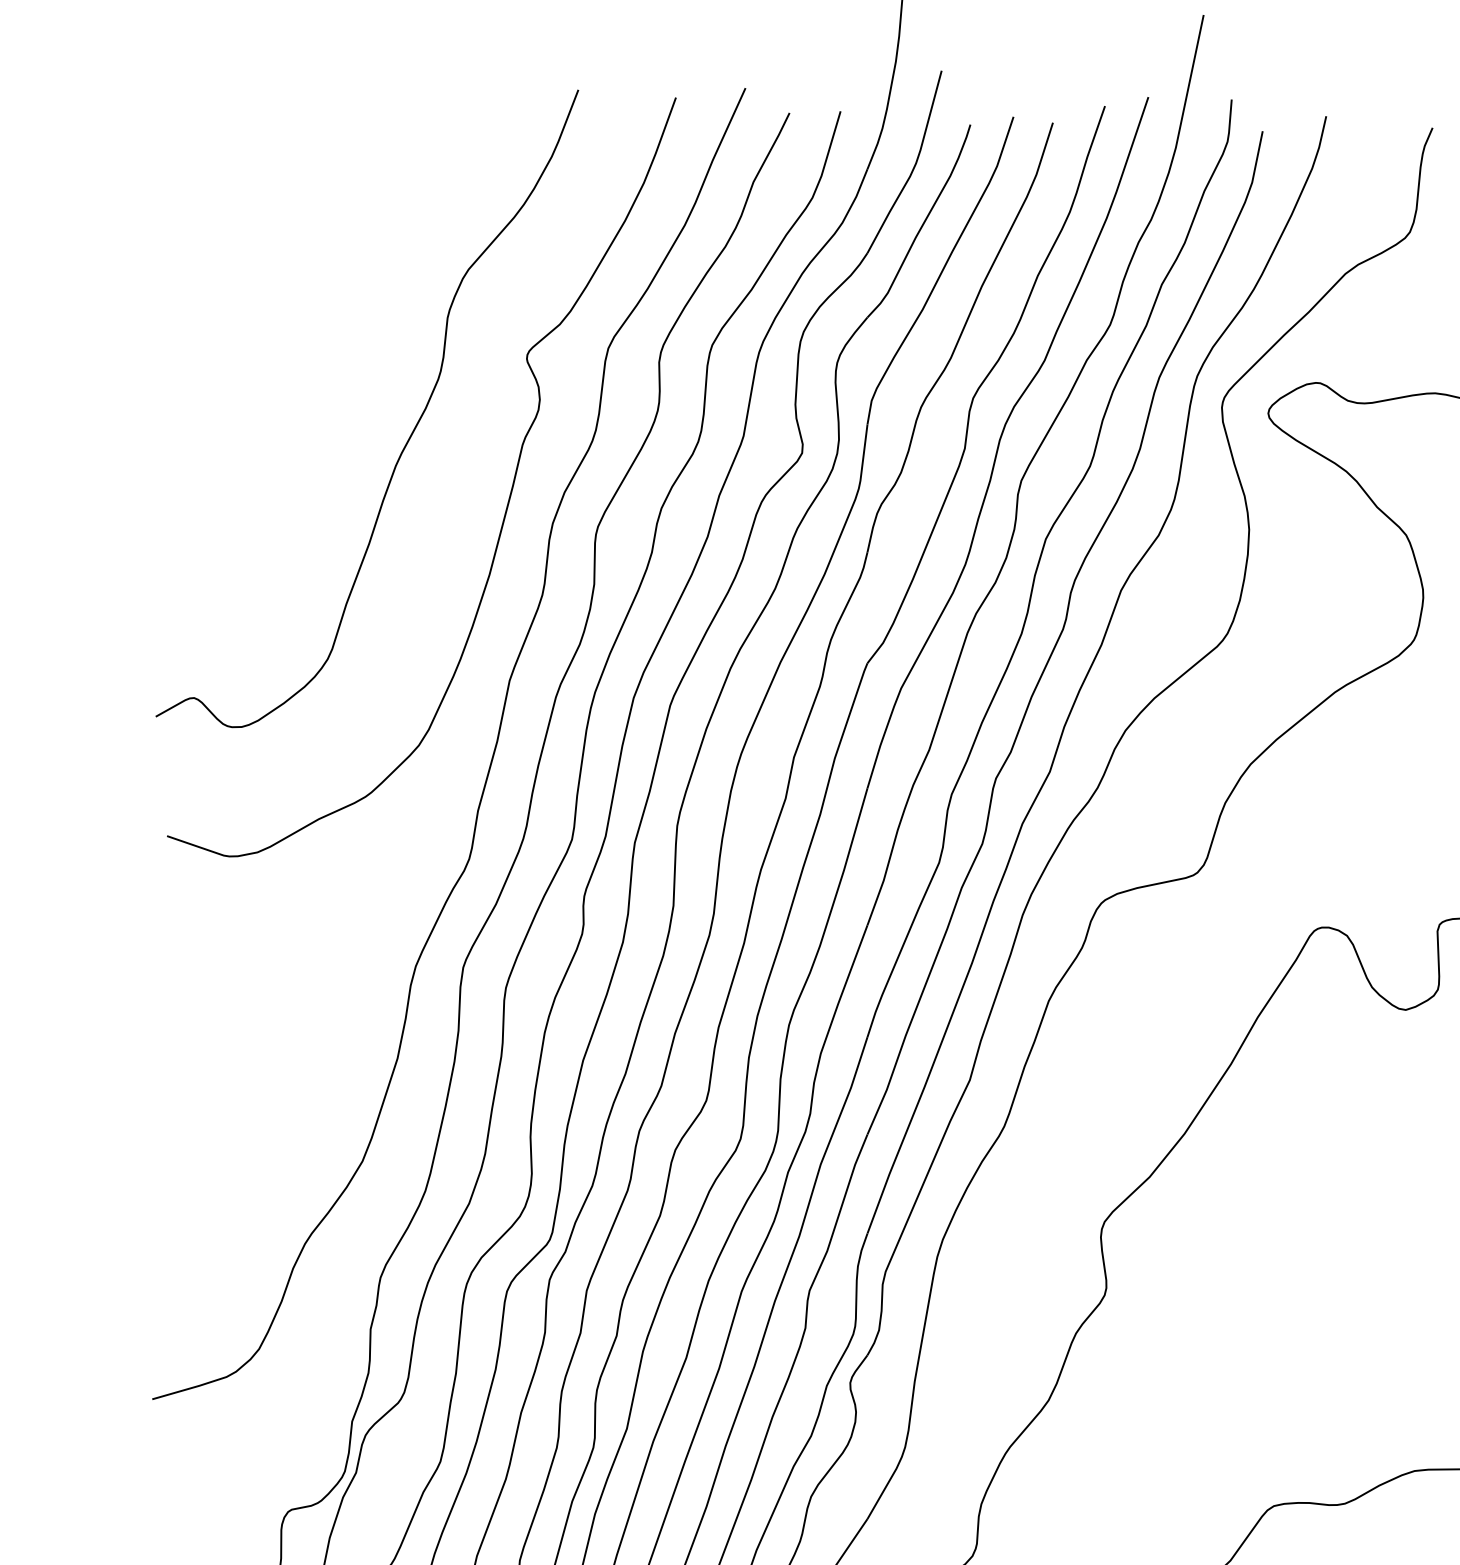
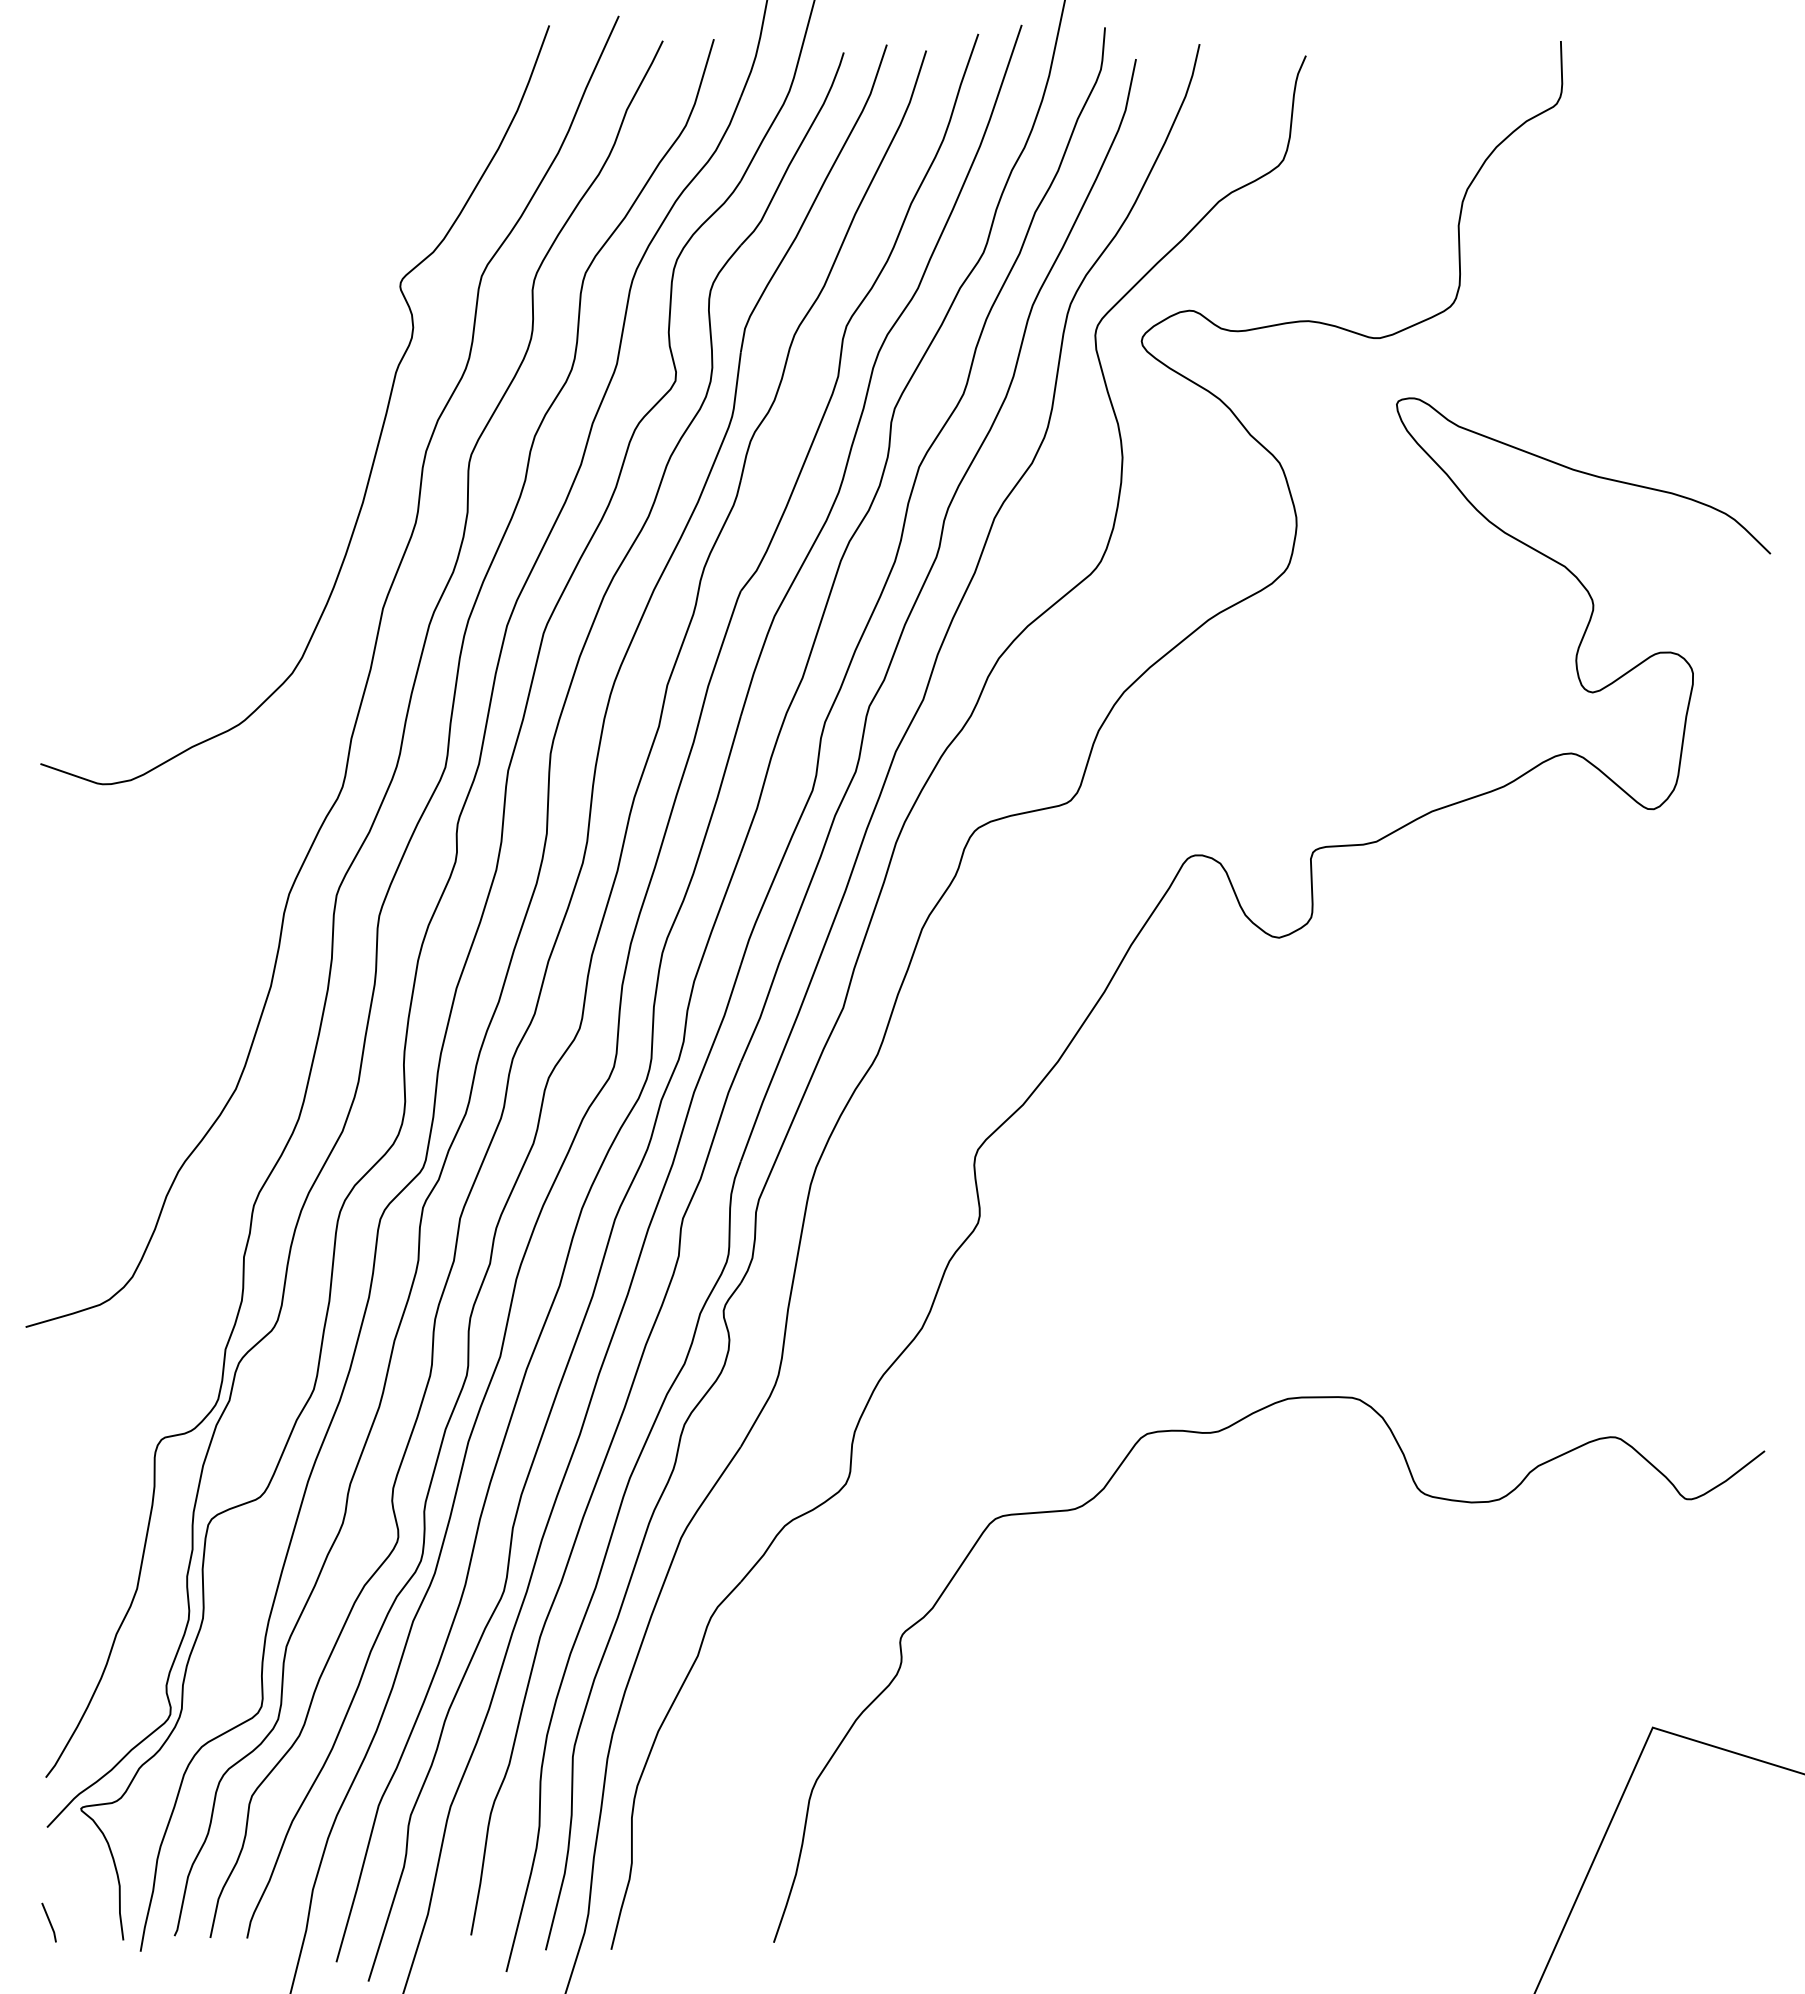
curve: (409, 436) -> (282, 364), removed

